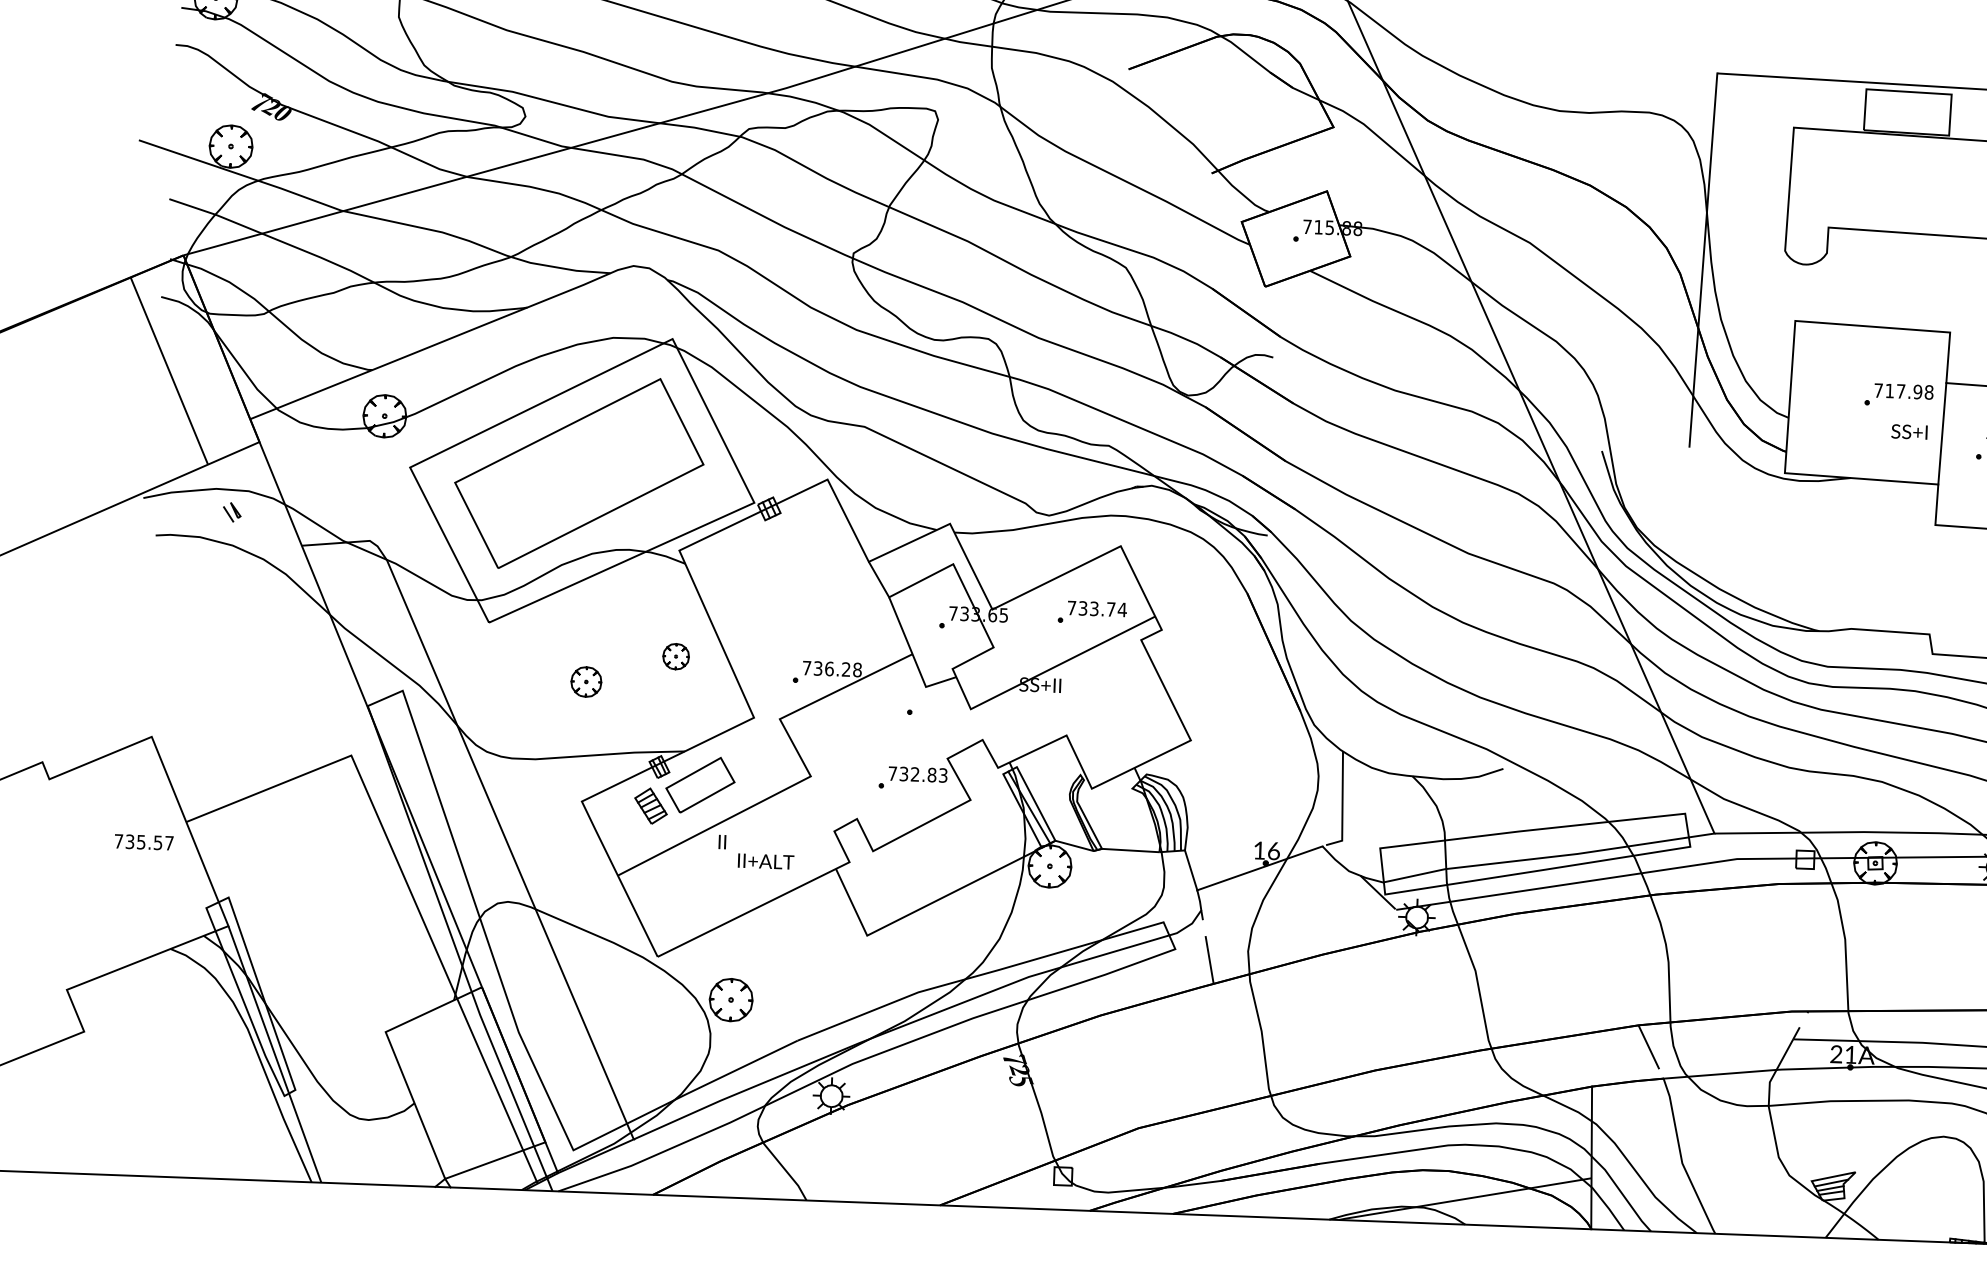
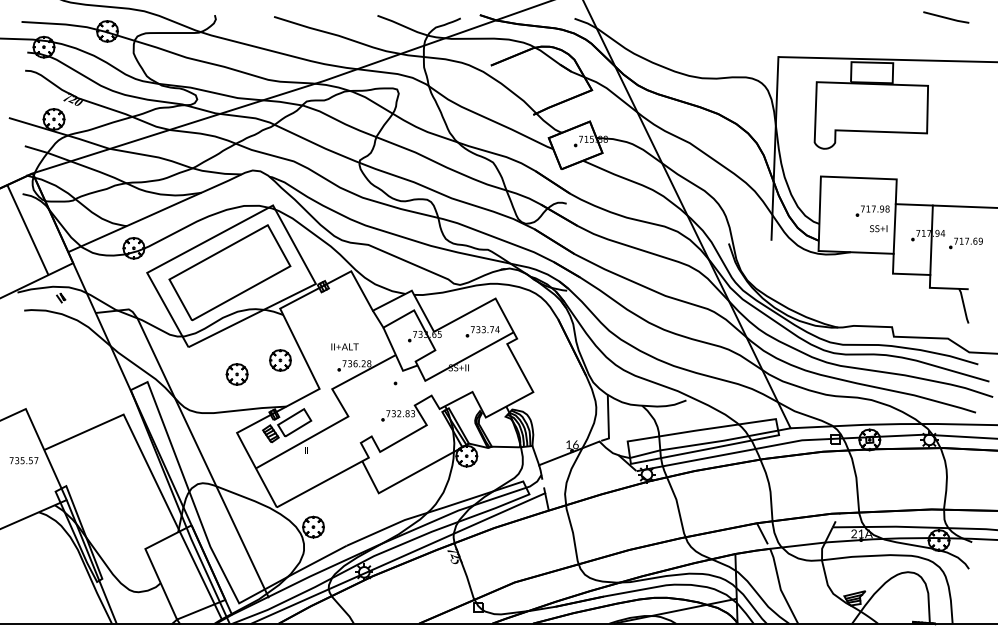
part: (676, 656) -> (280, 360), size x1.67
part: (585, 682) -> (236, 374), size x1.43
text: (764, 860) -> (344, 346), moved
line: (902, 1070) -> (398, 558), added

